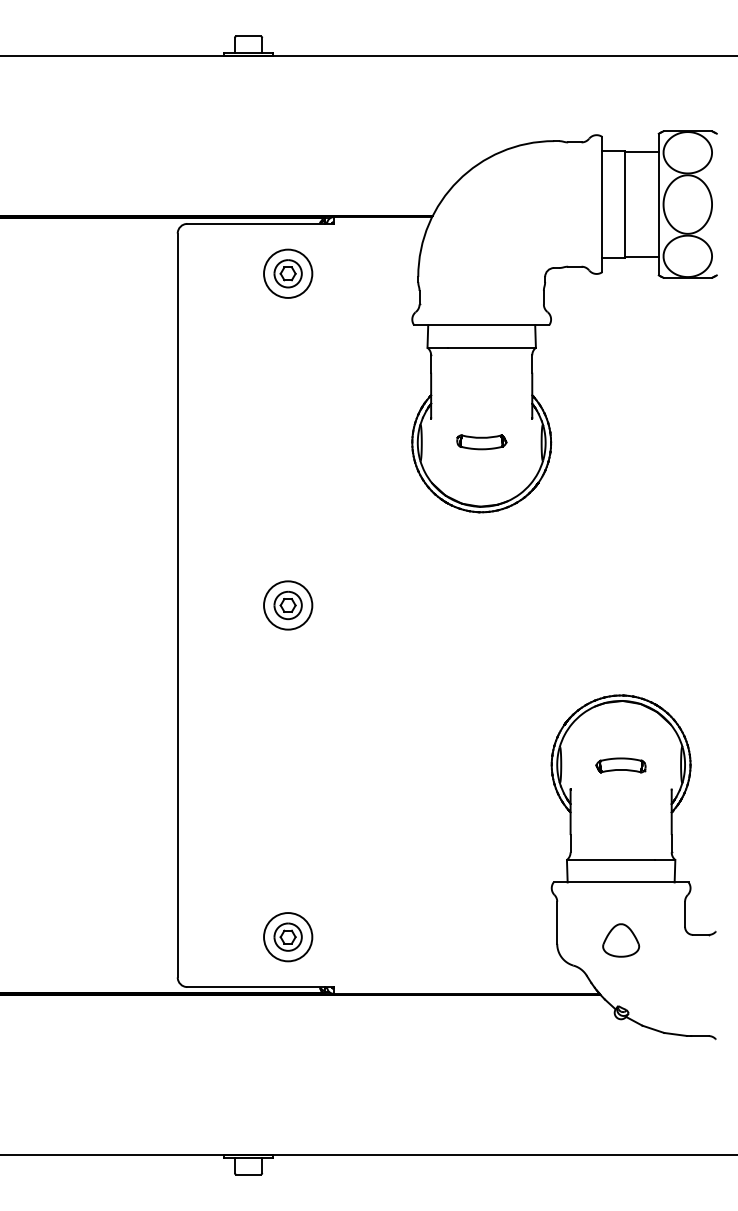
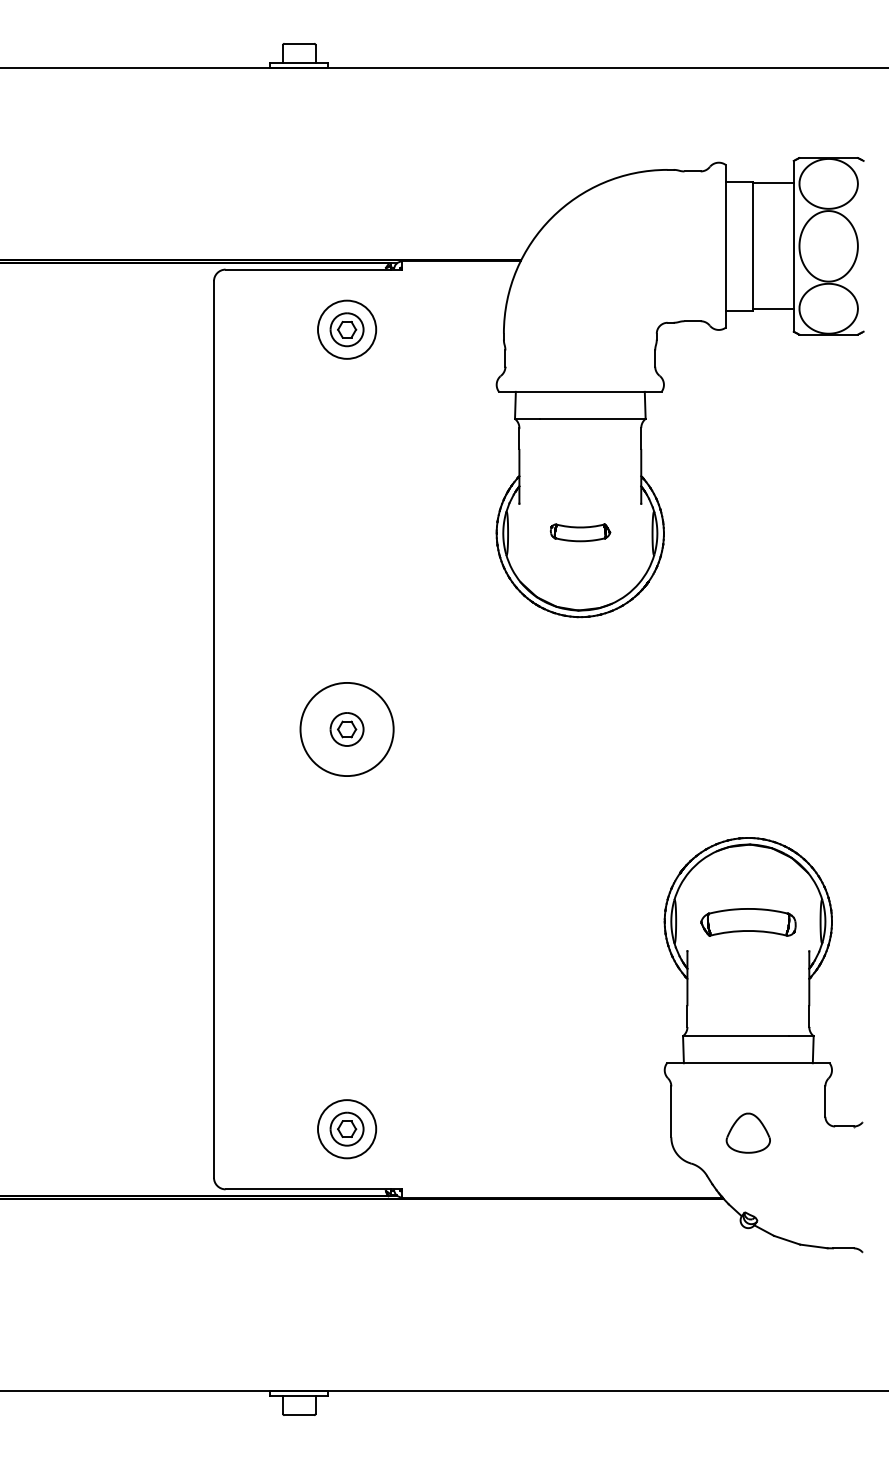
circle: (287, 605) -> (346, 729), size x1.6
part: (620, 764) -> (747, 921), size x1.6

